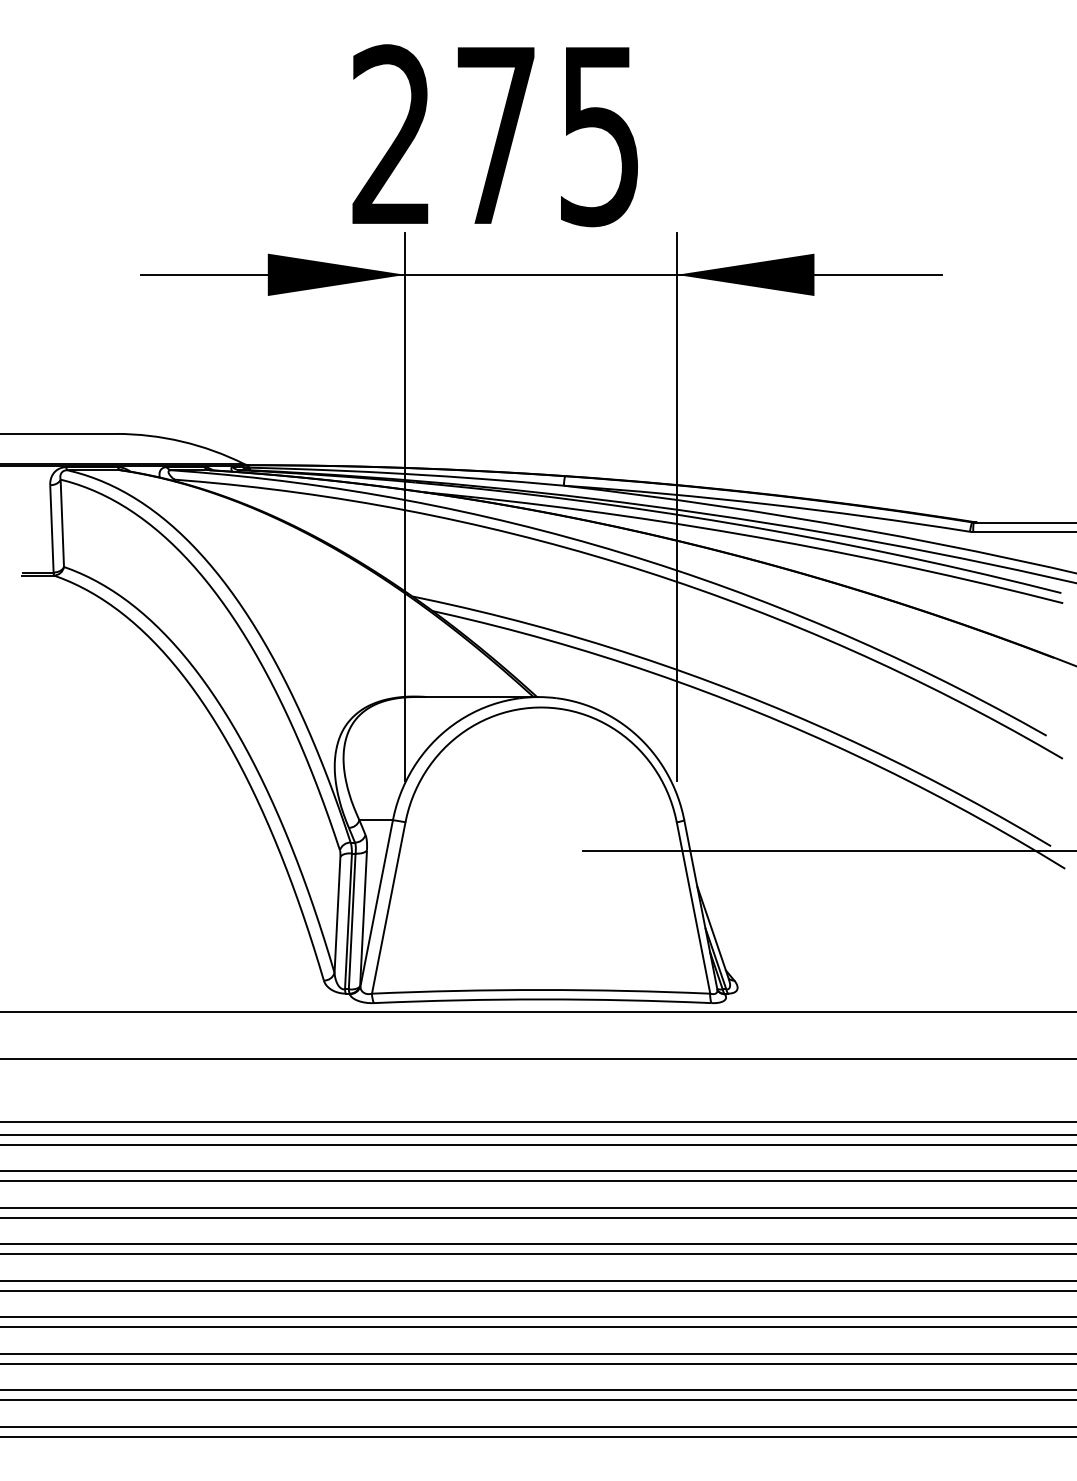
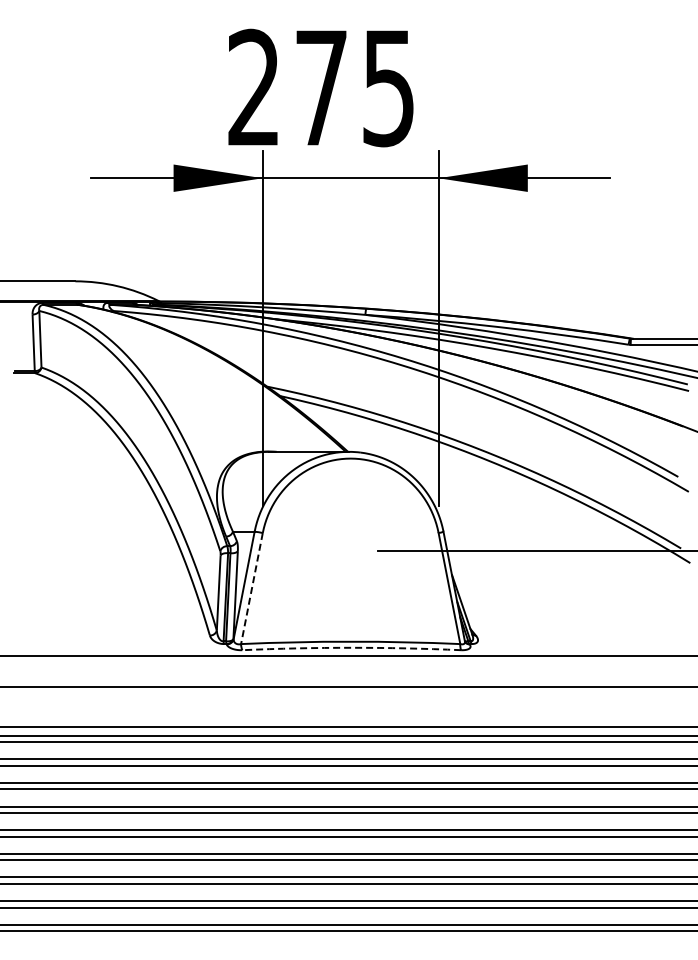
line: (388, 907) -> (251, 588), solid -> dashed
arc: (542, 998) -> (351, 647), solid -> dashed

